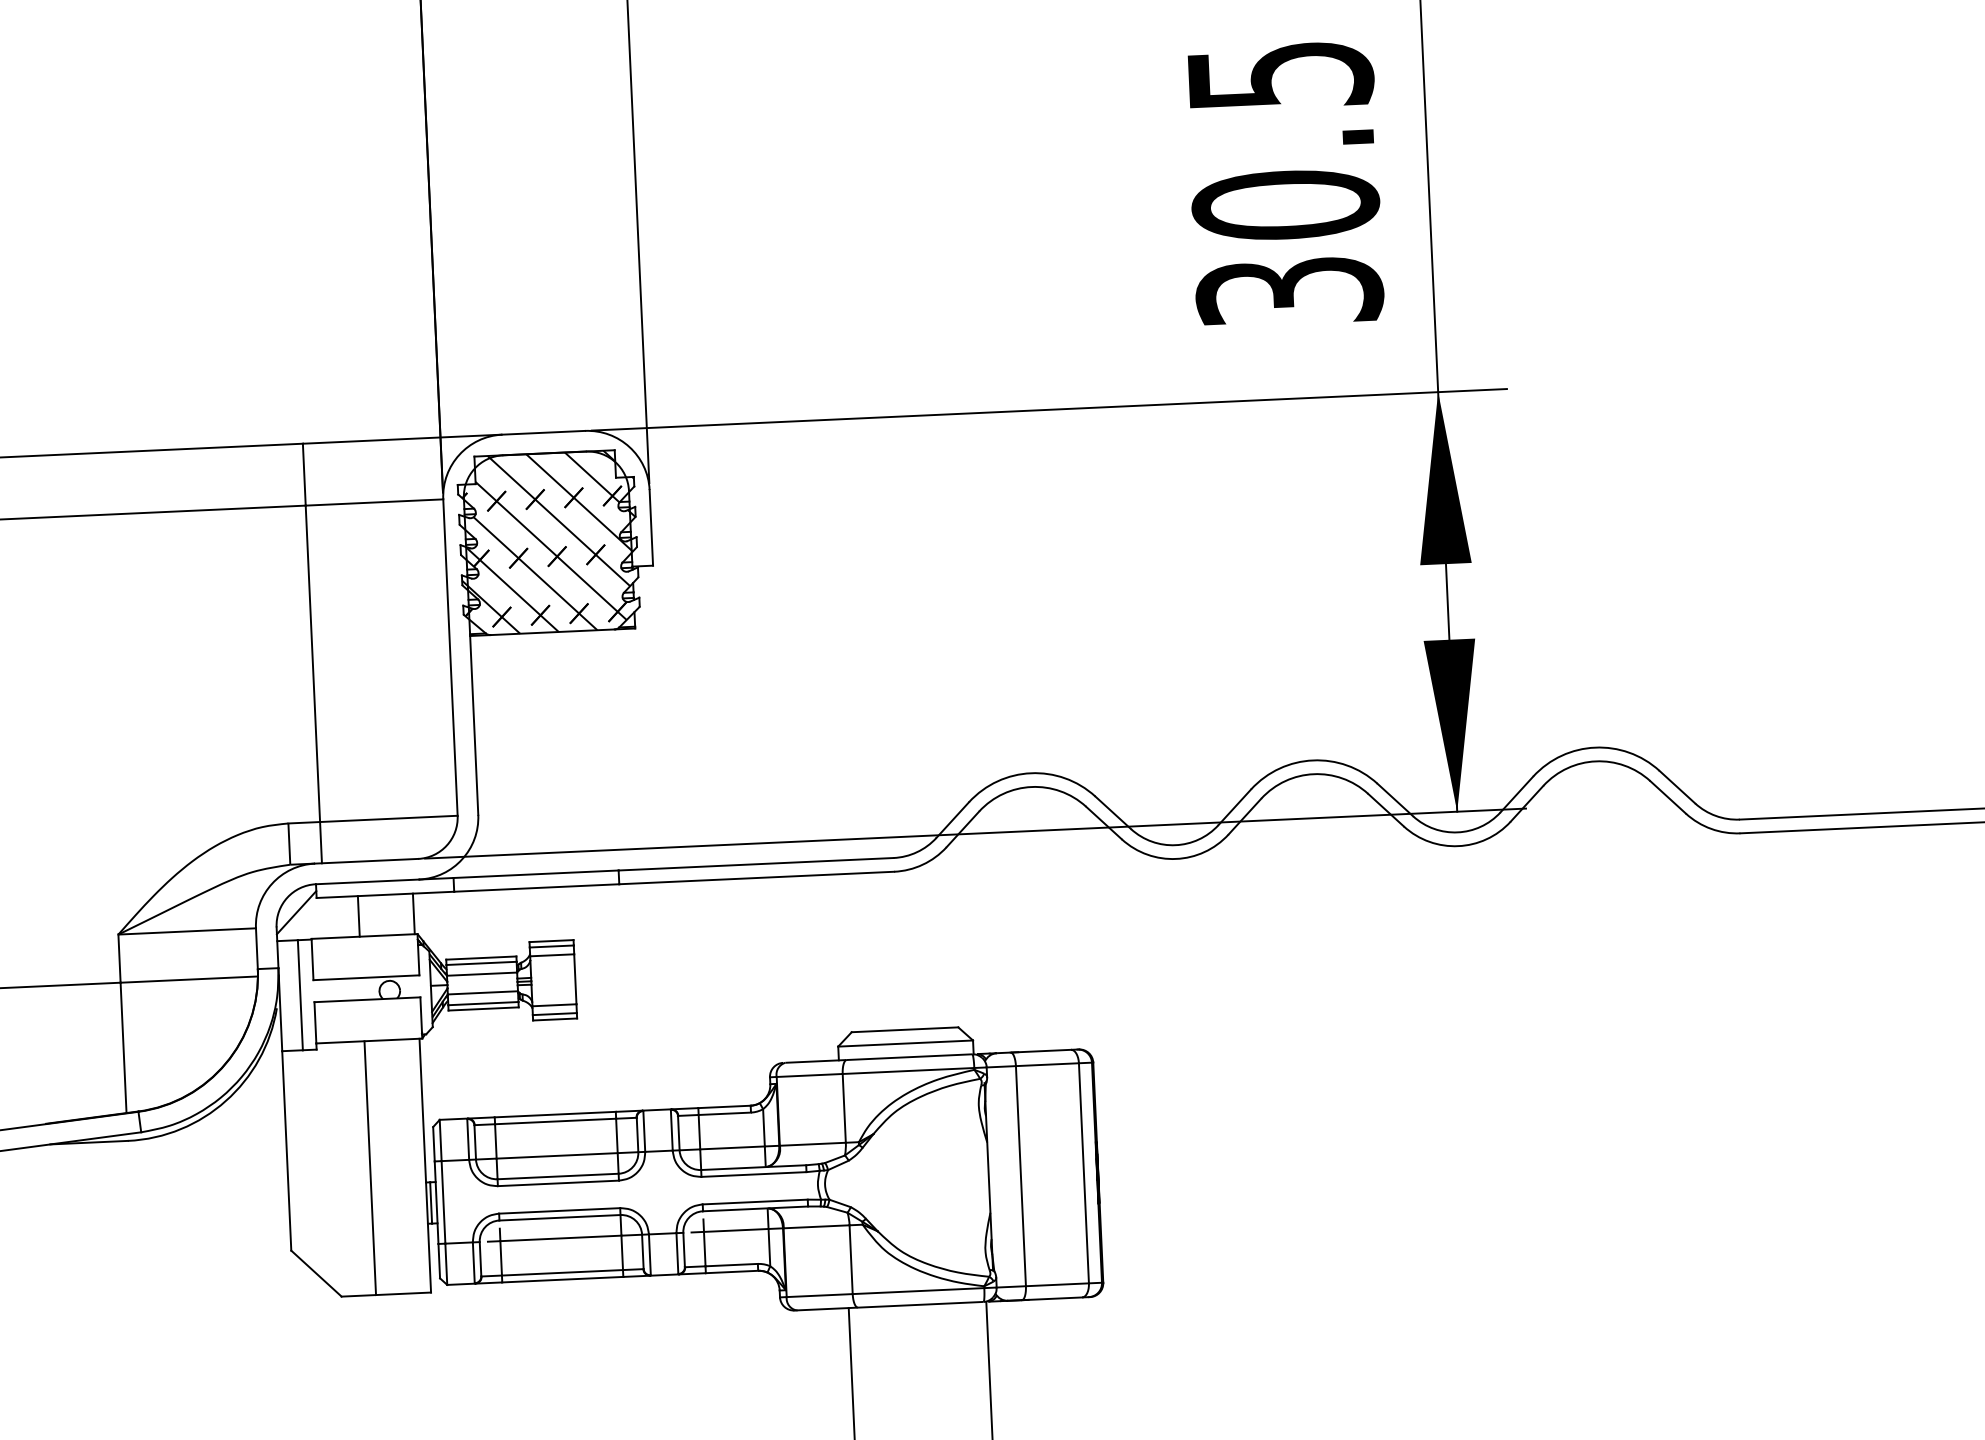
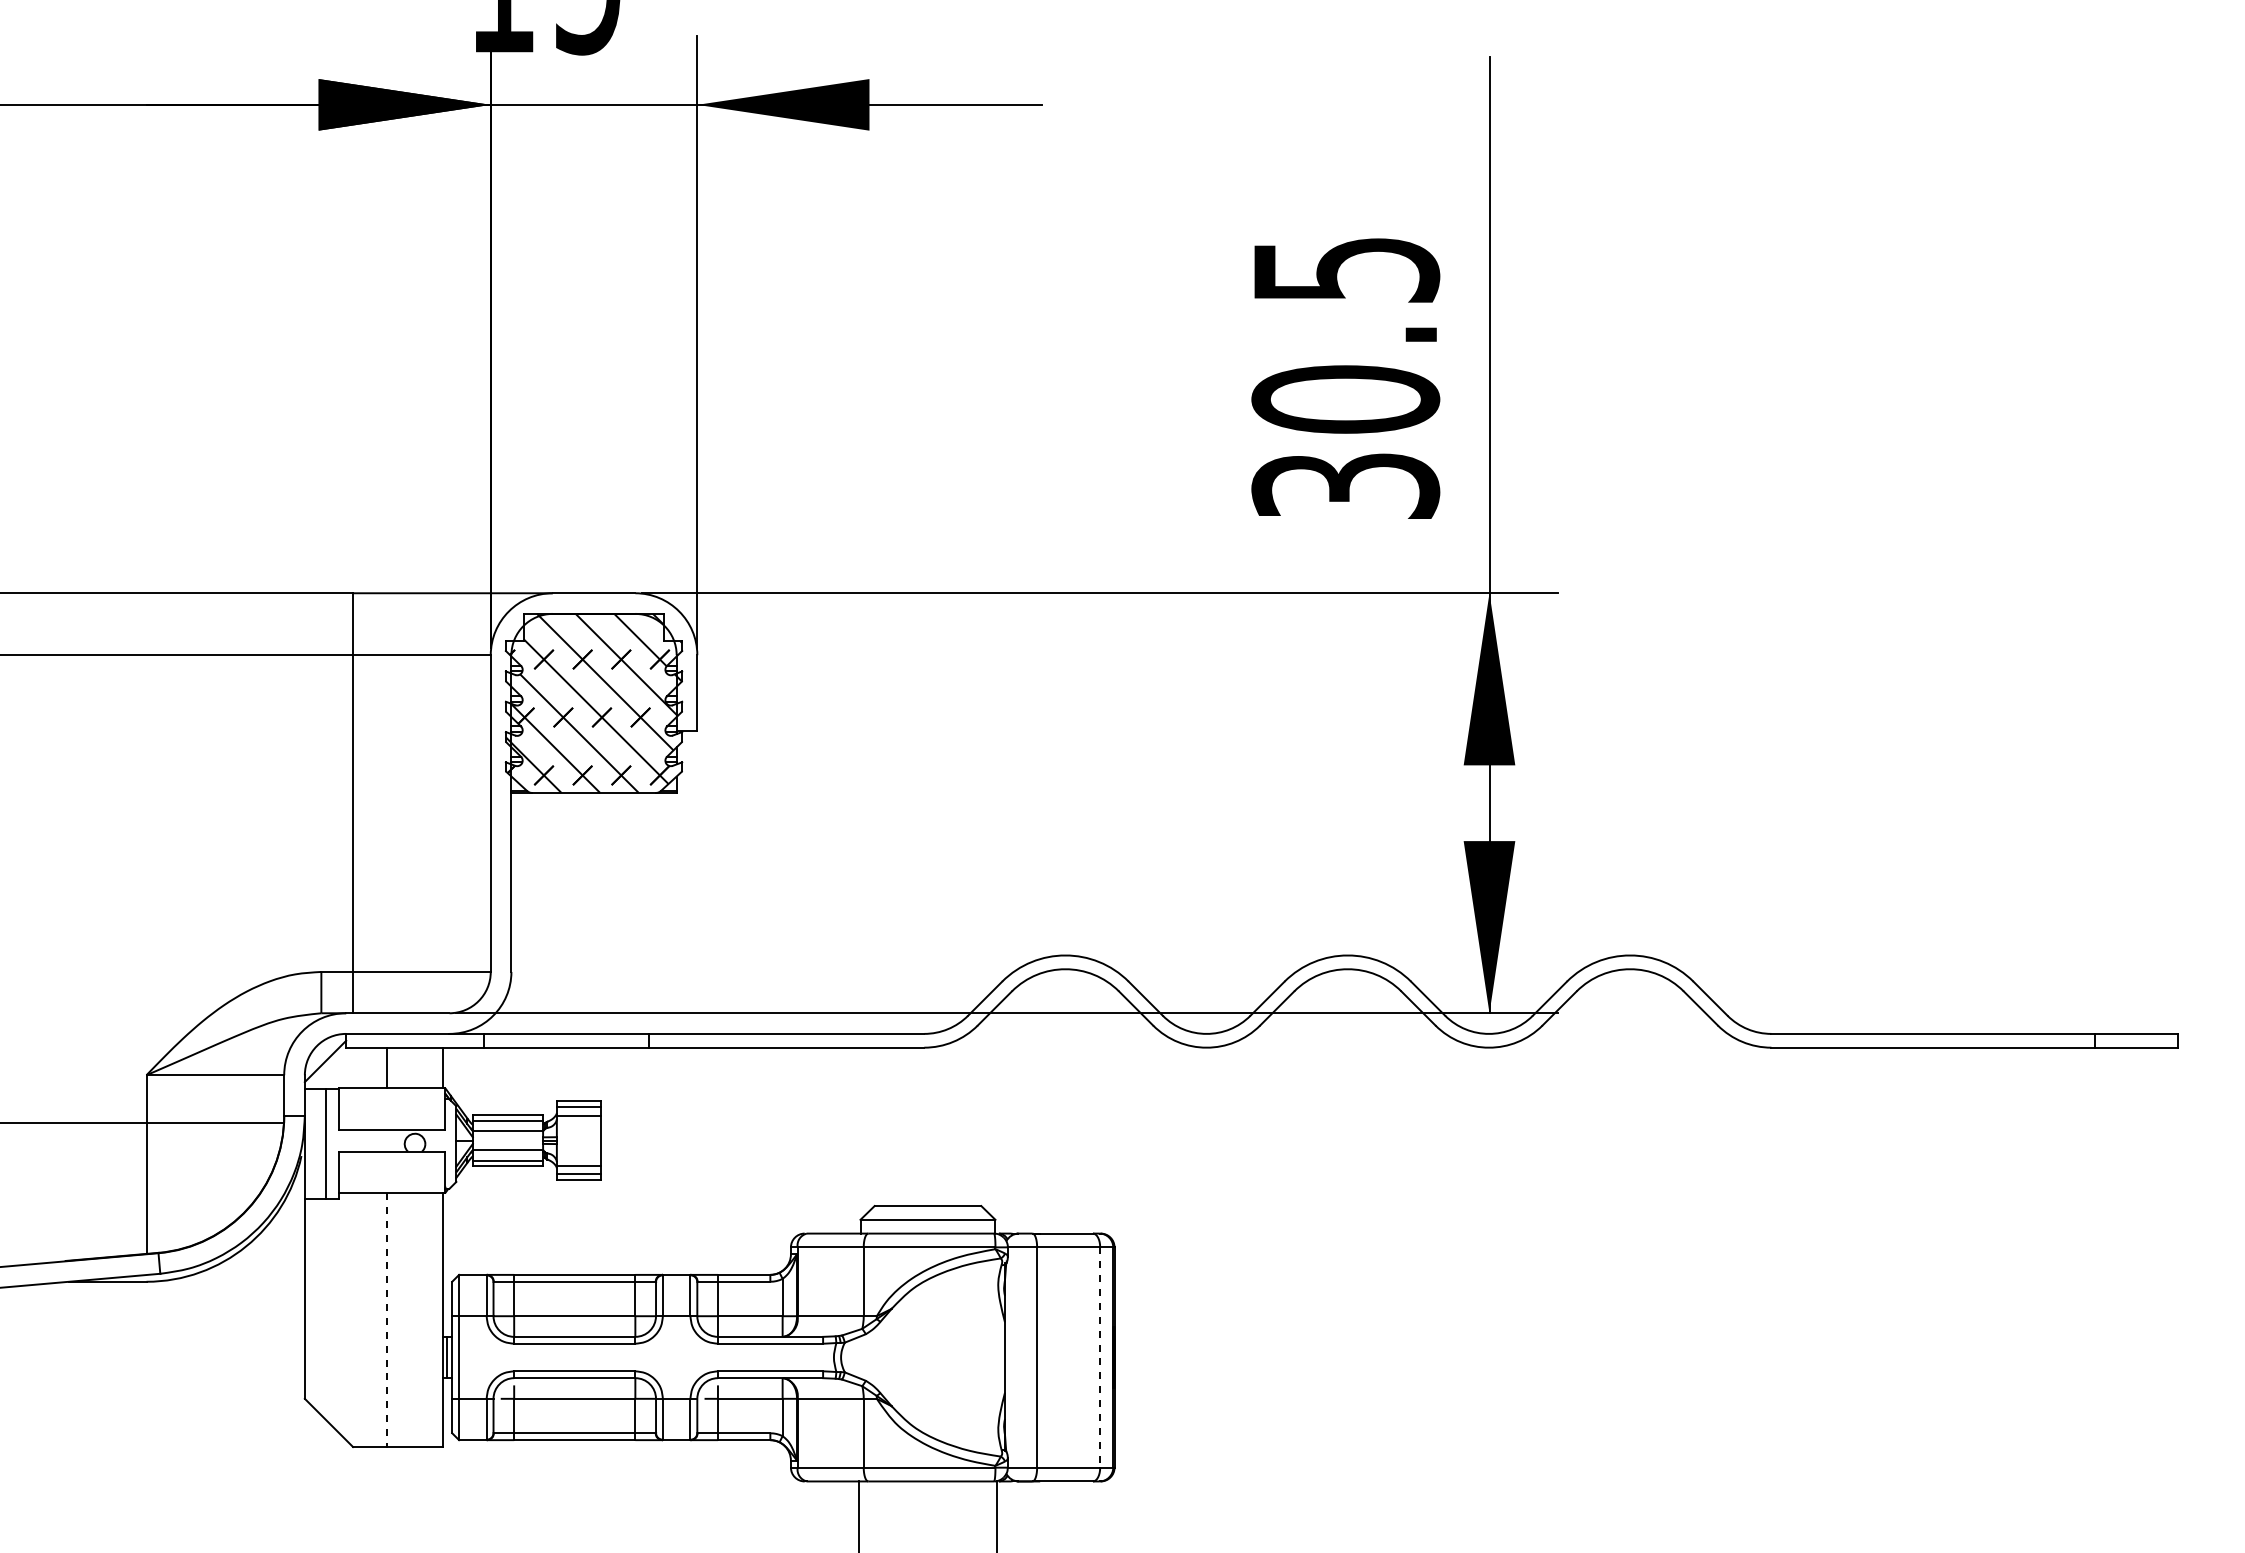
line: (370, 1168) -> (387, 1320), solid -> dashed
line: (1084, 1174) -> (1100, 1358), solid -> dashed

